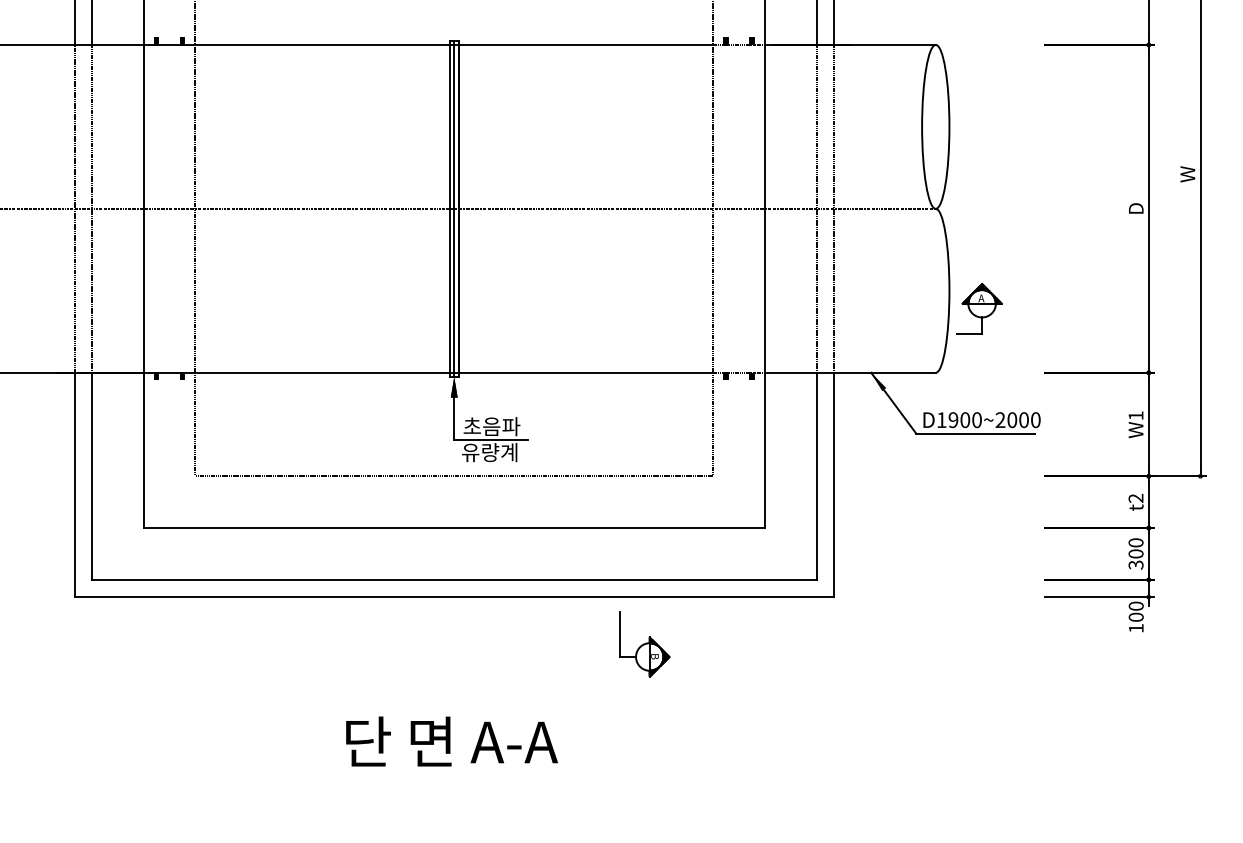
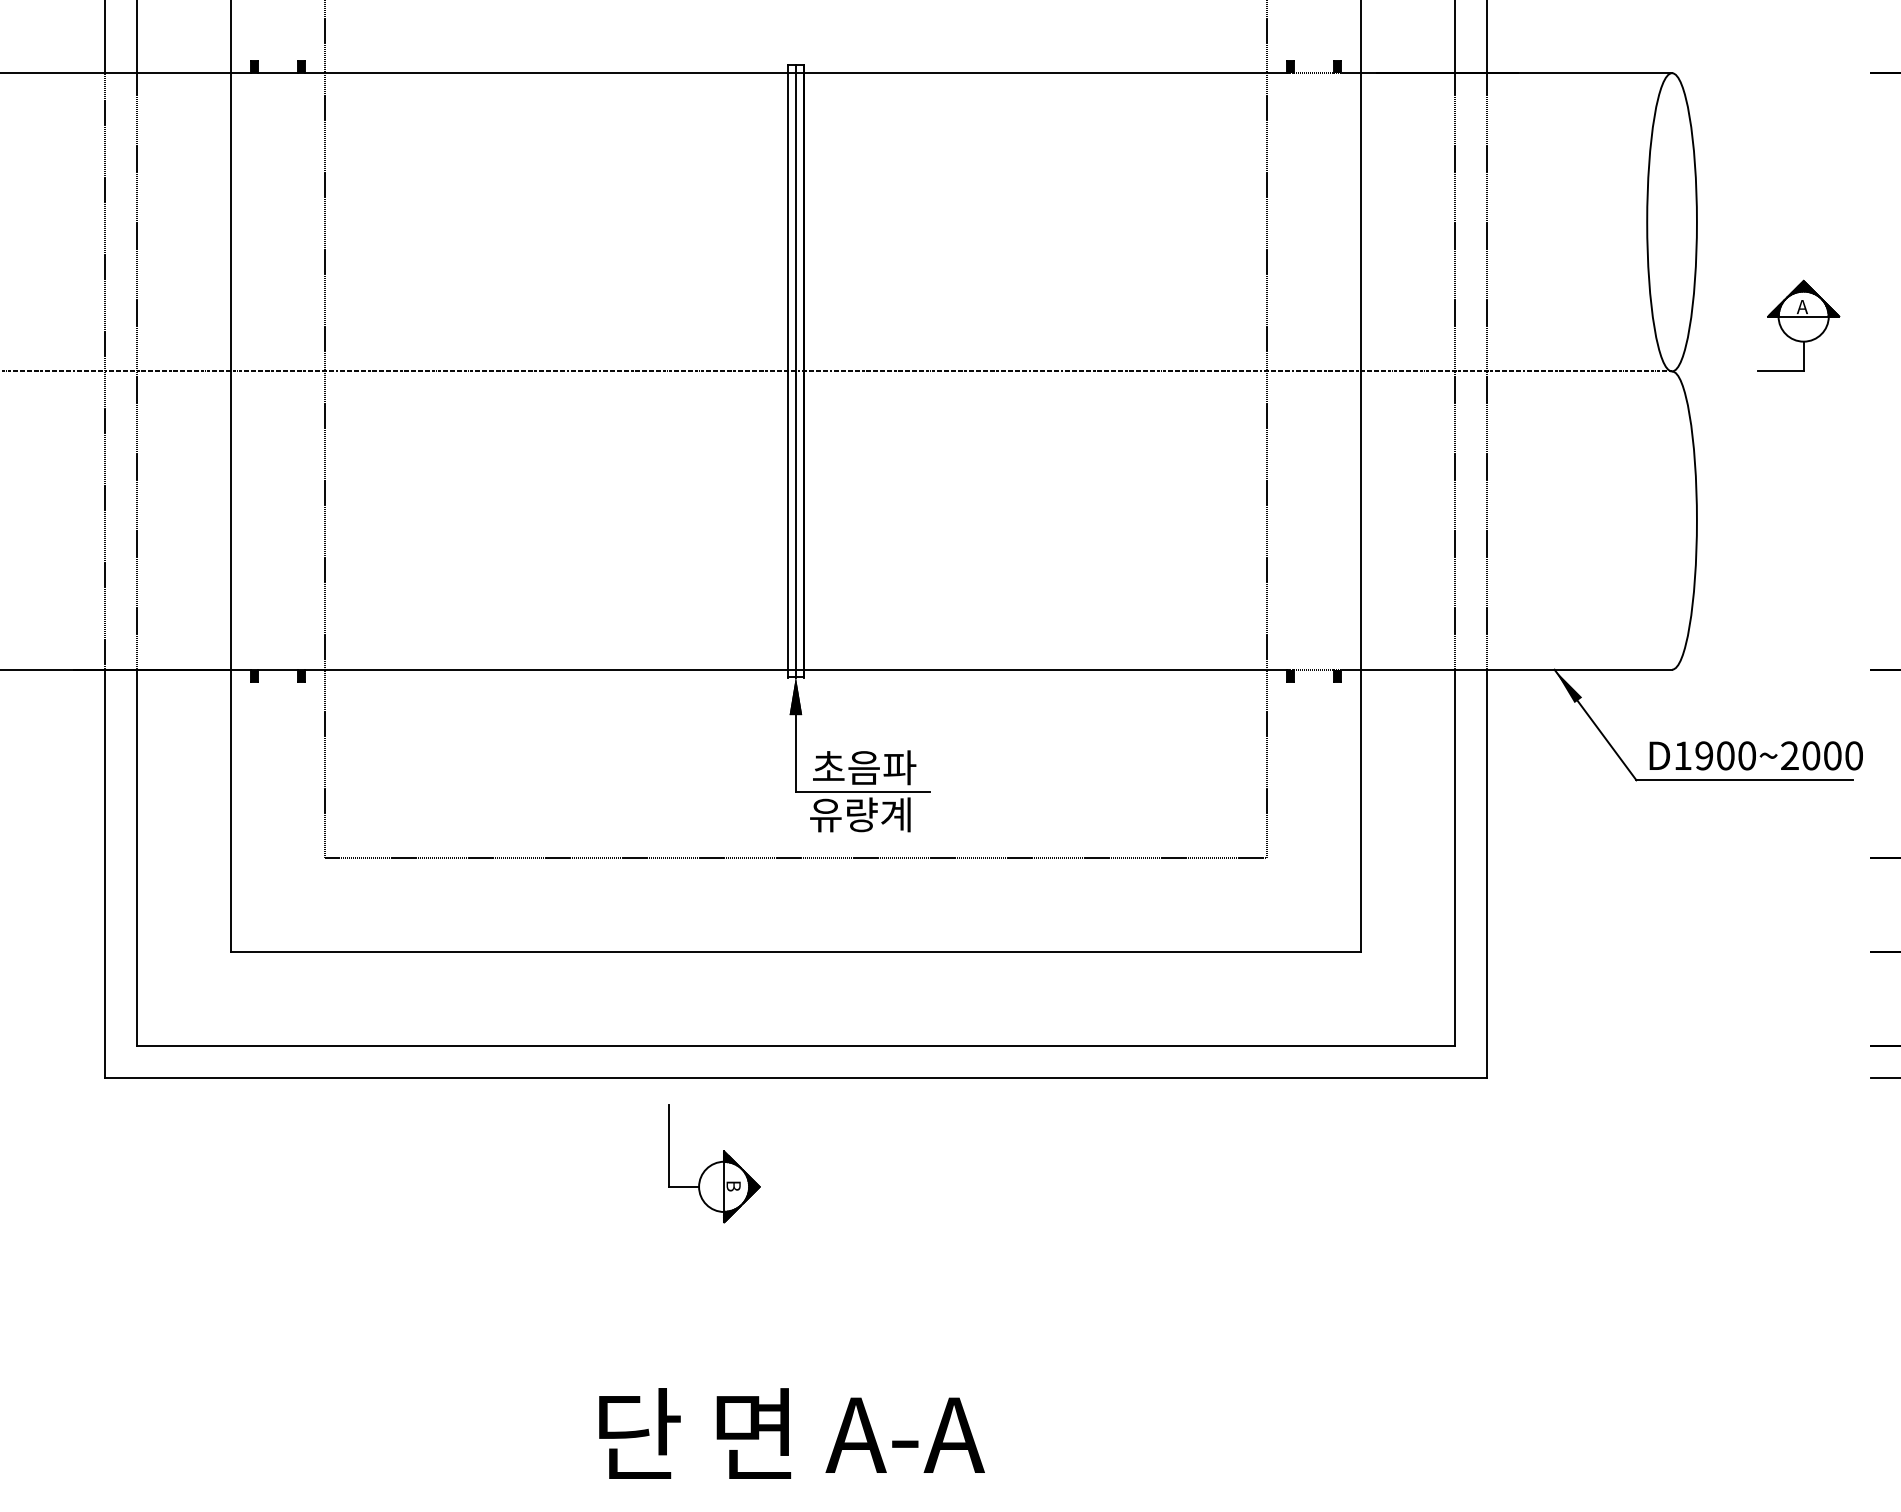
part: (979, 308) -> (1798, 325), moved
part: (644, 644) -> (714, 1164), moved
text: (451, 741) -> (790, 1433), moved

